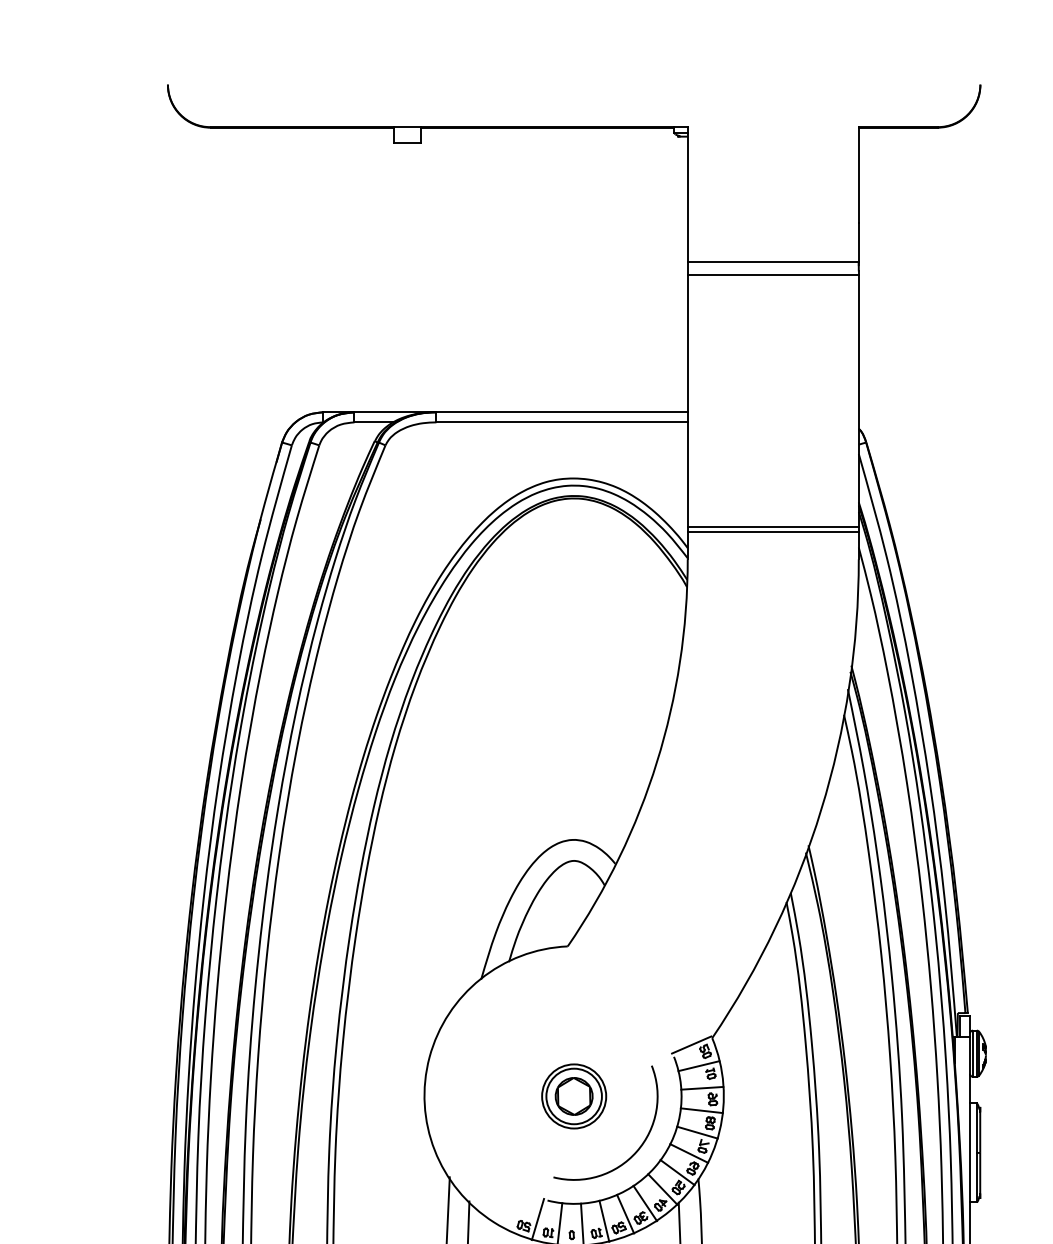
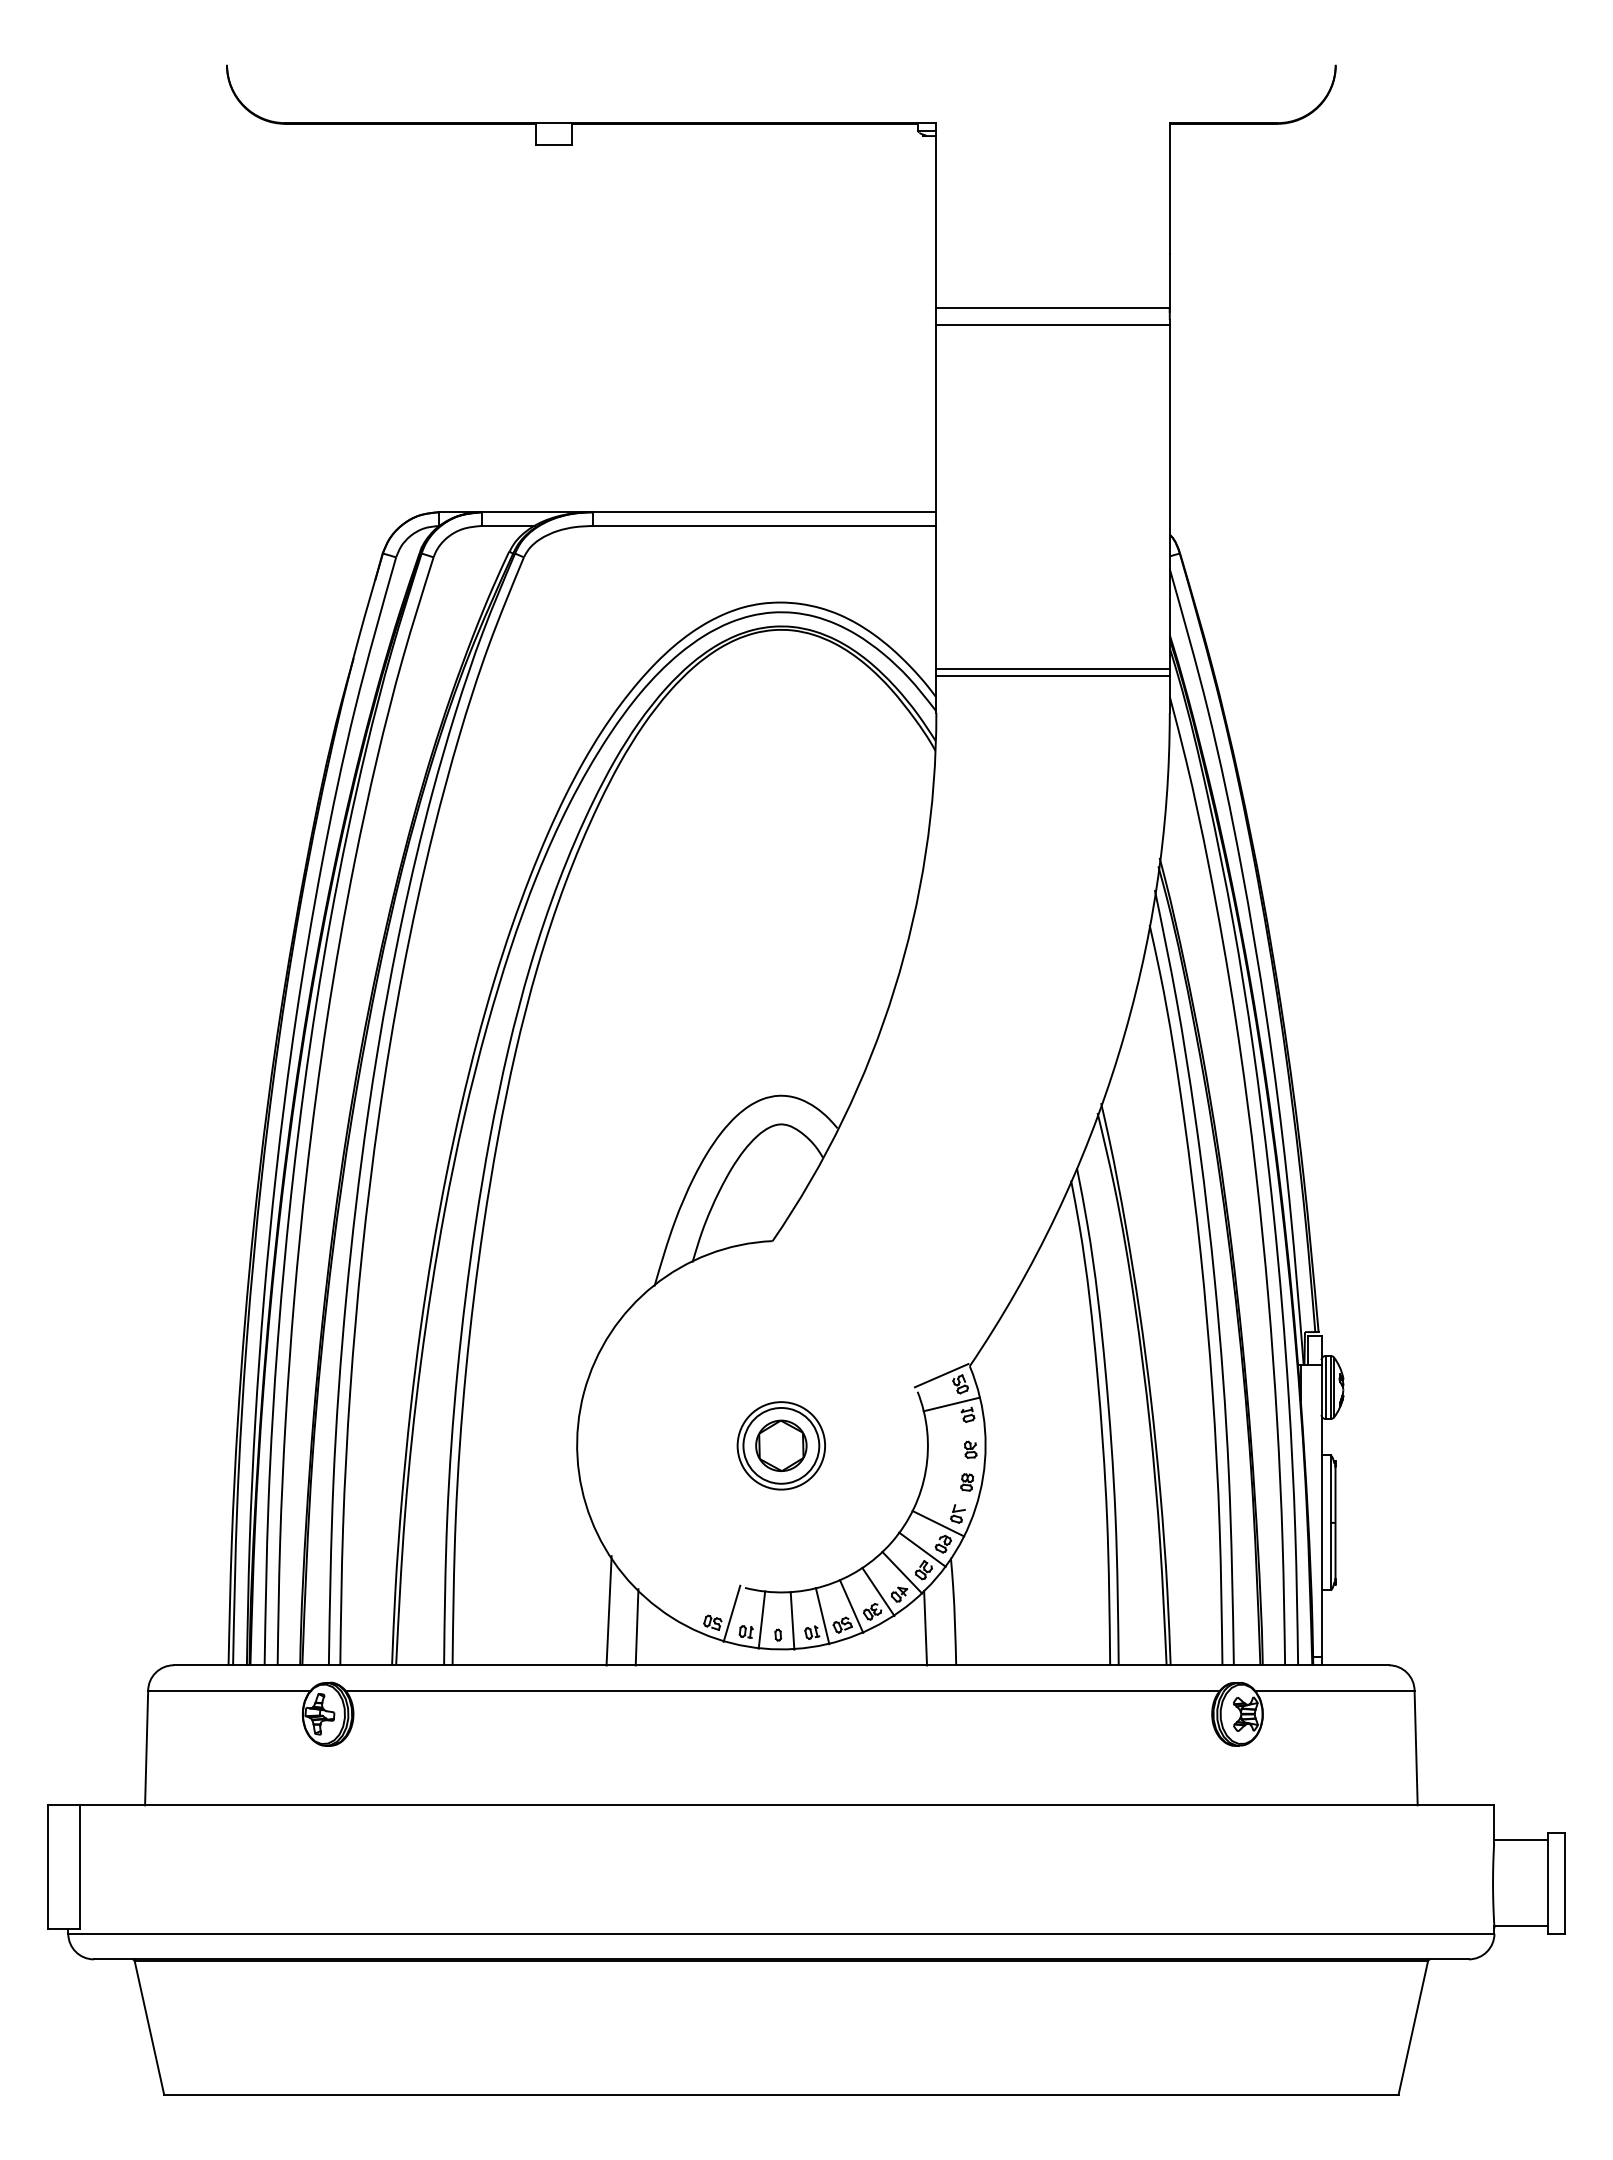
line: (701, 1088) -> (955, 1434), removed
line: (701, 1110) -> (955, 1465), removed
line: (697, 1132) -> (949, 1495), removed
arc: (637, 1149) -> (867, 1518), removed

